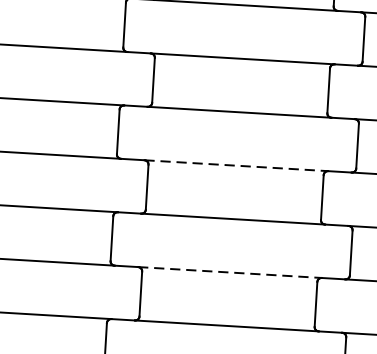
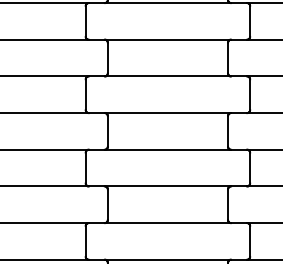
line: (237, 166) -> (168, 113), dashed -> solid
line: (230, 272) -> (168, 186), dashed -> solid

